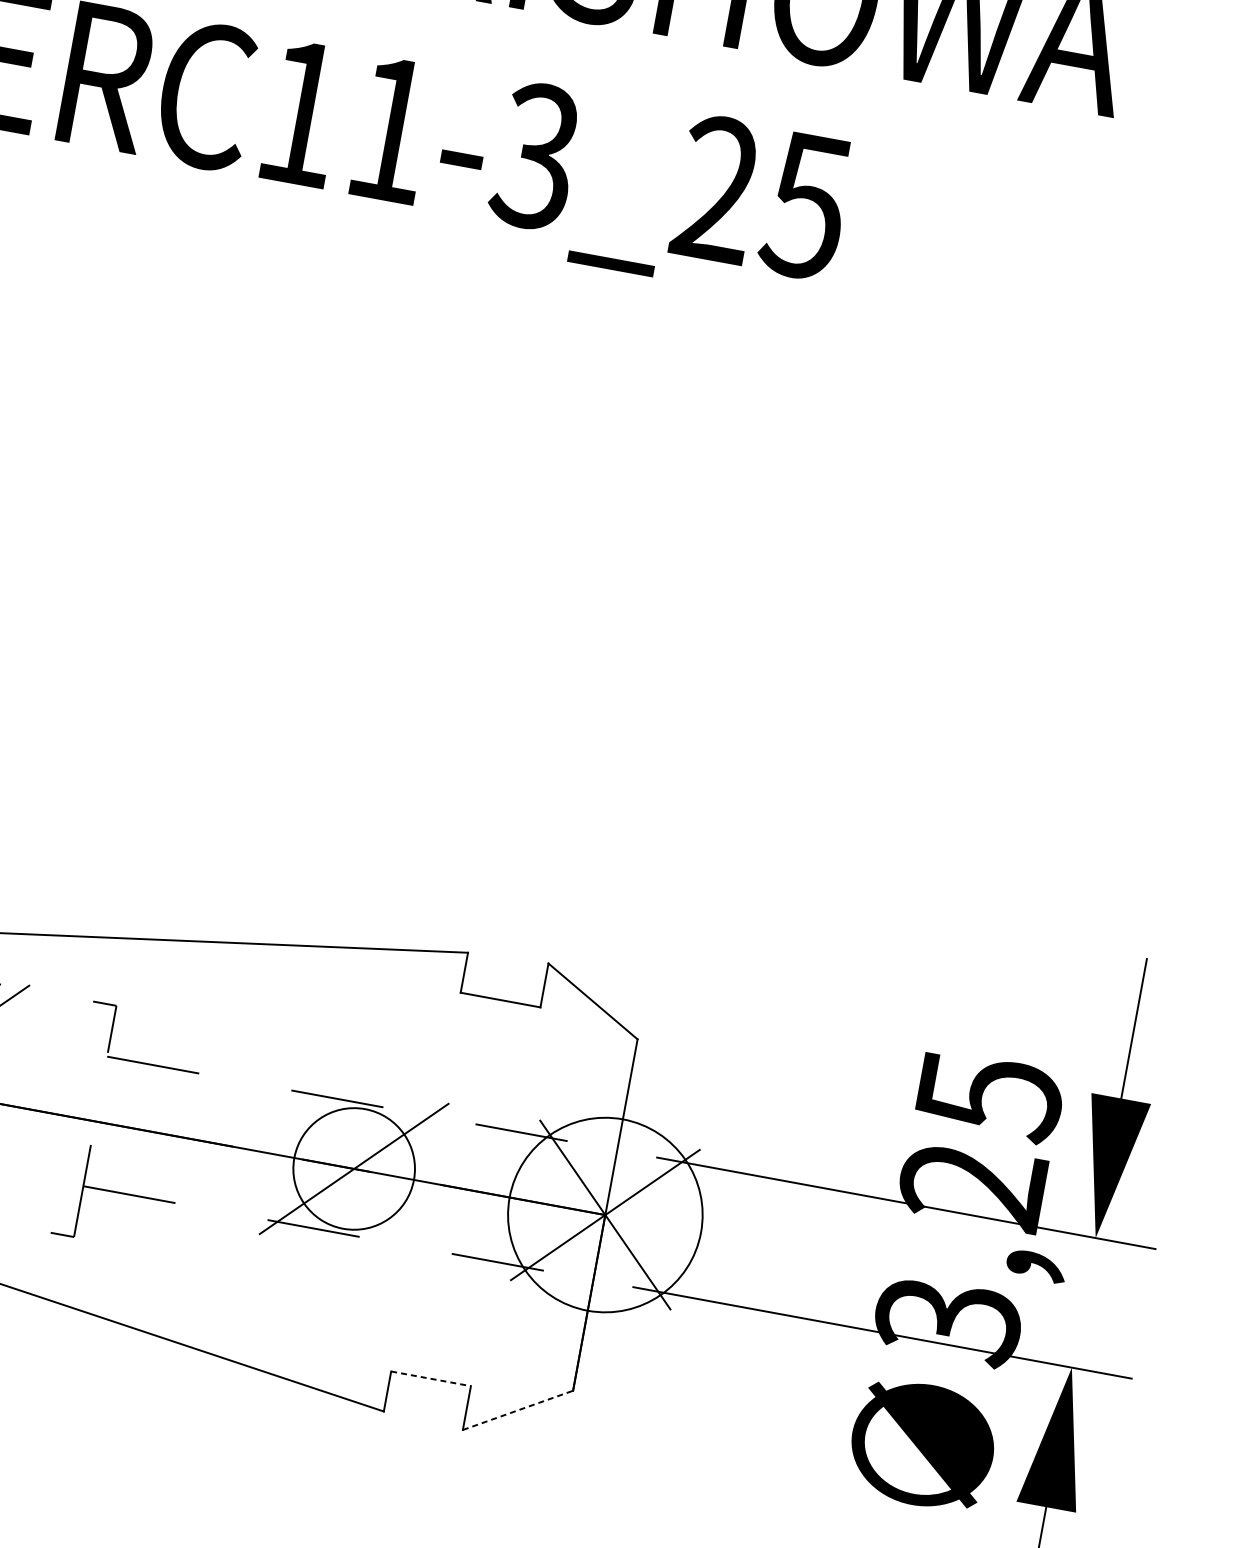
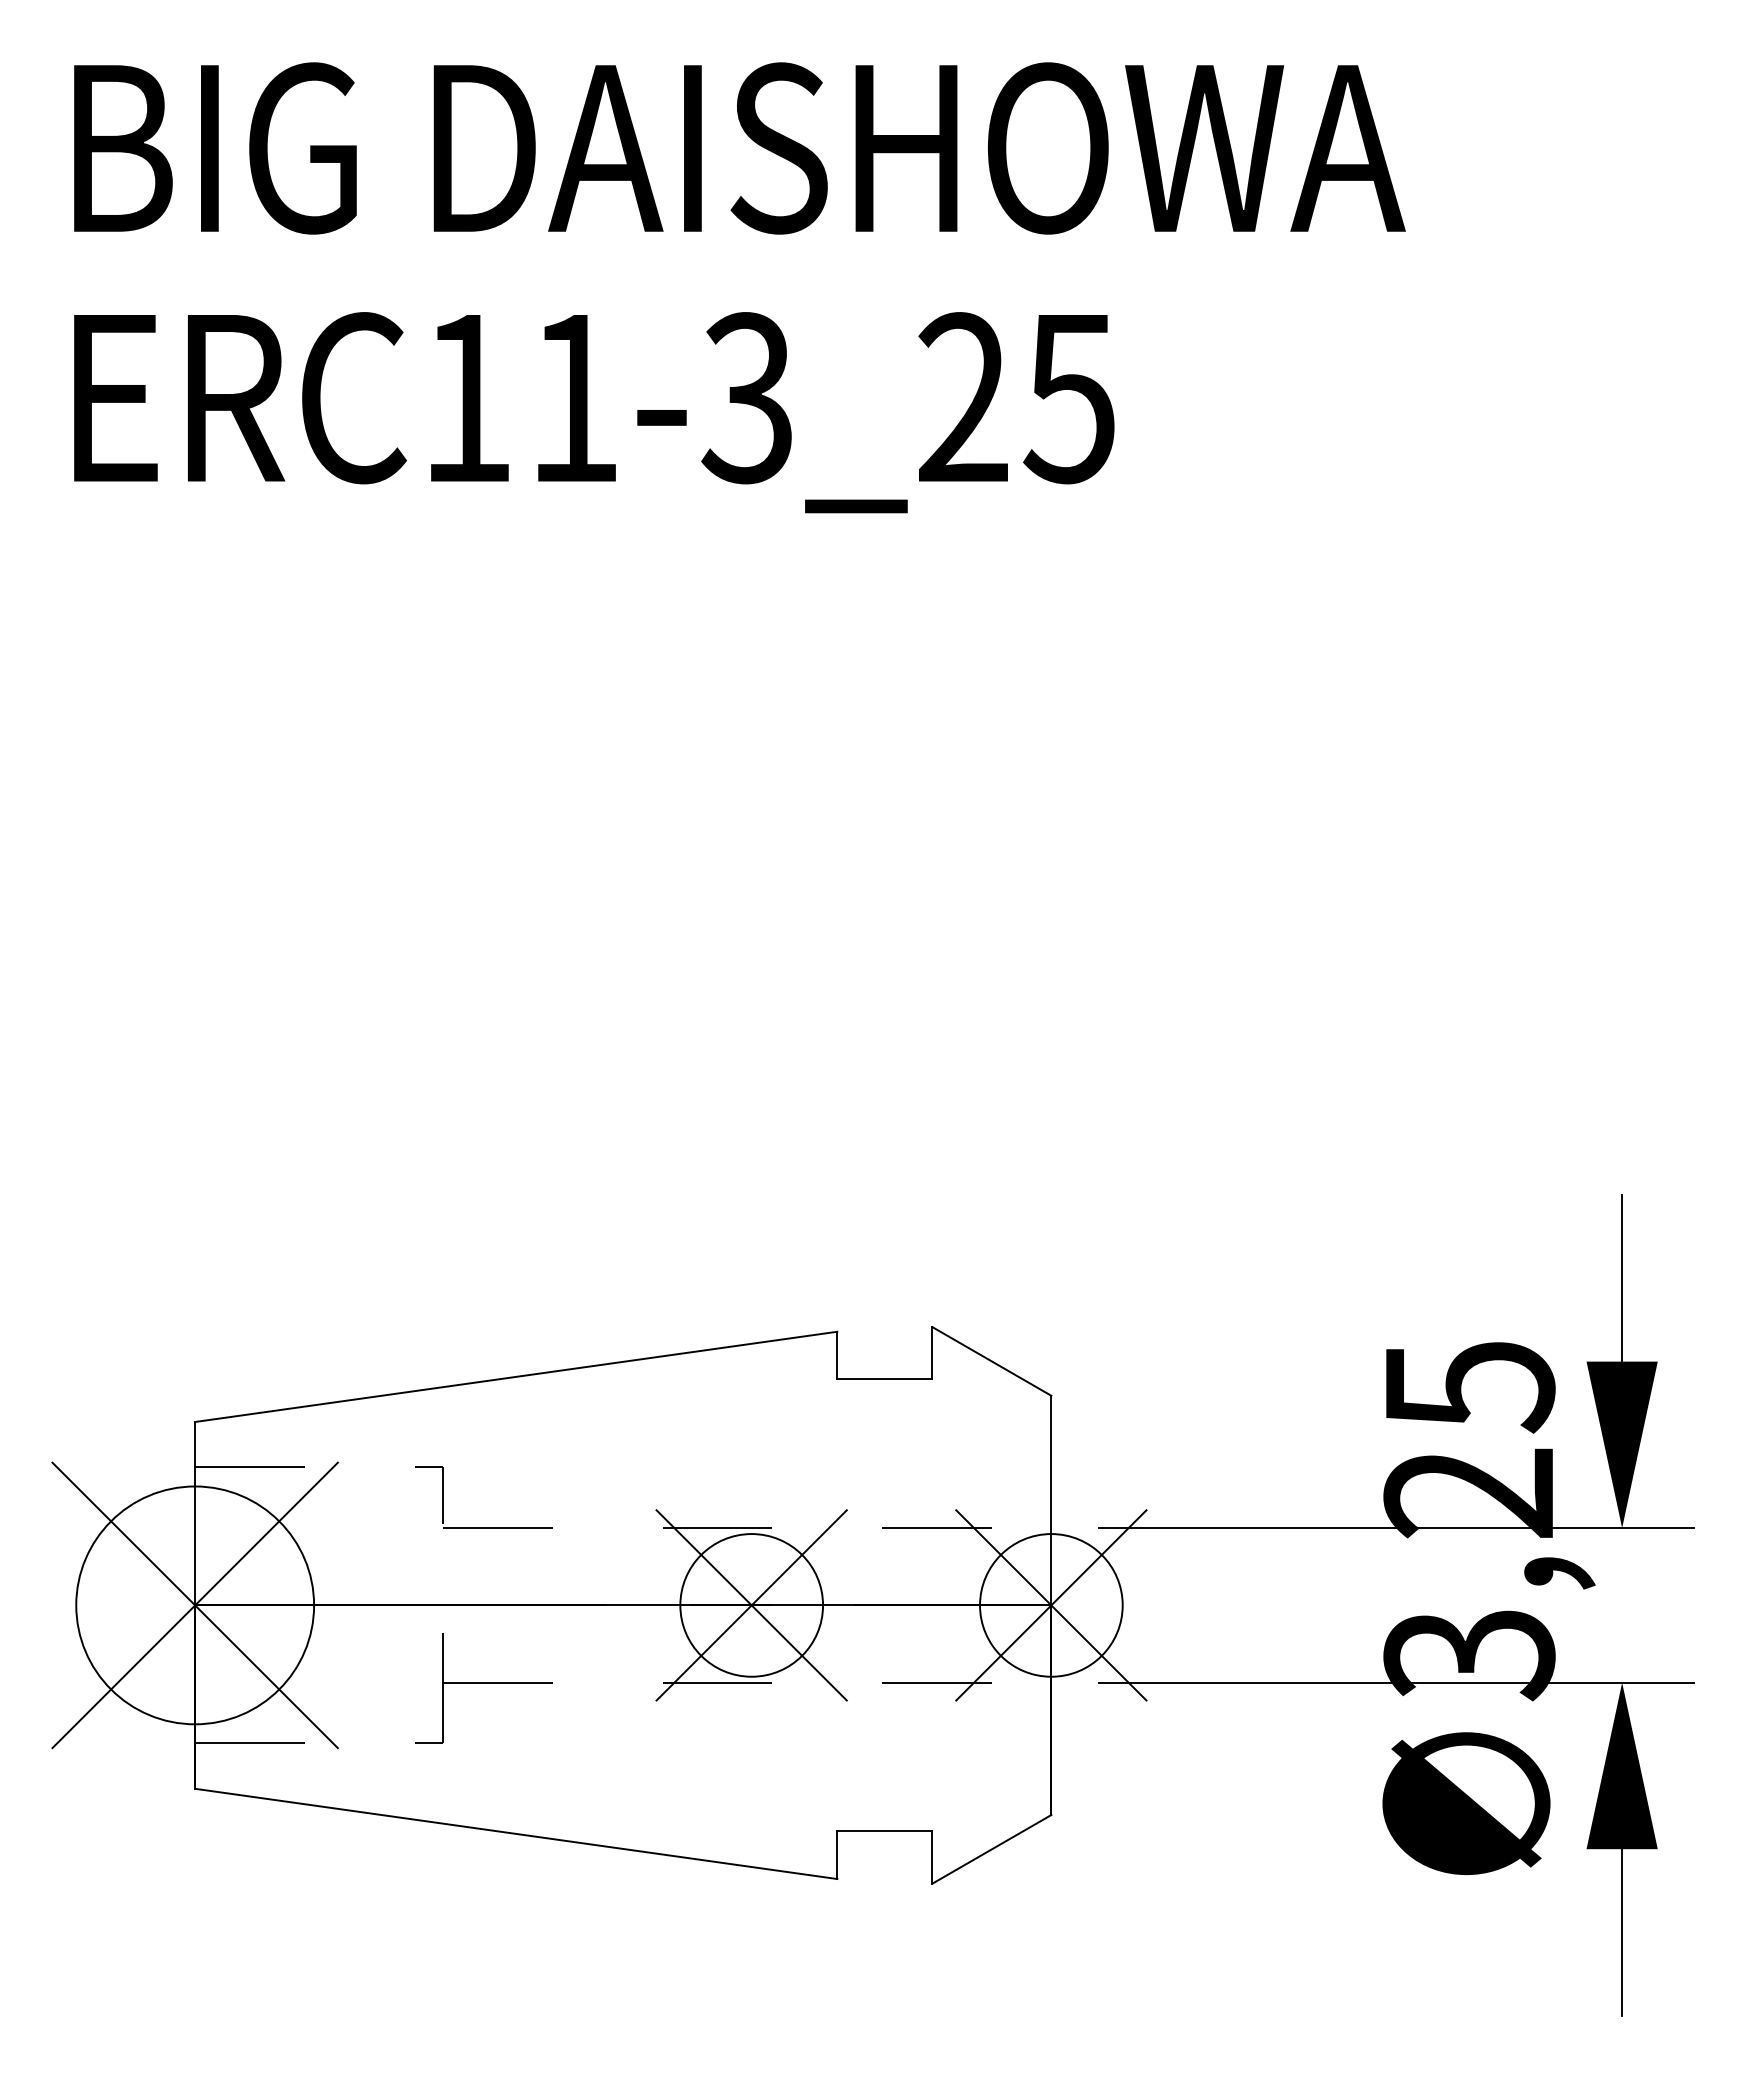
line: (353, 1169) -> (751, 1605), added
circle: (605, 1215) -> (1051, 1605), size x0.62
line: (430, 1378) -> (884, 1831), dashed -> solid
line: (517, 1410) -> (991, 1849), dashed -> solid

